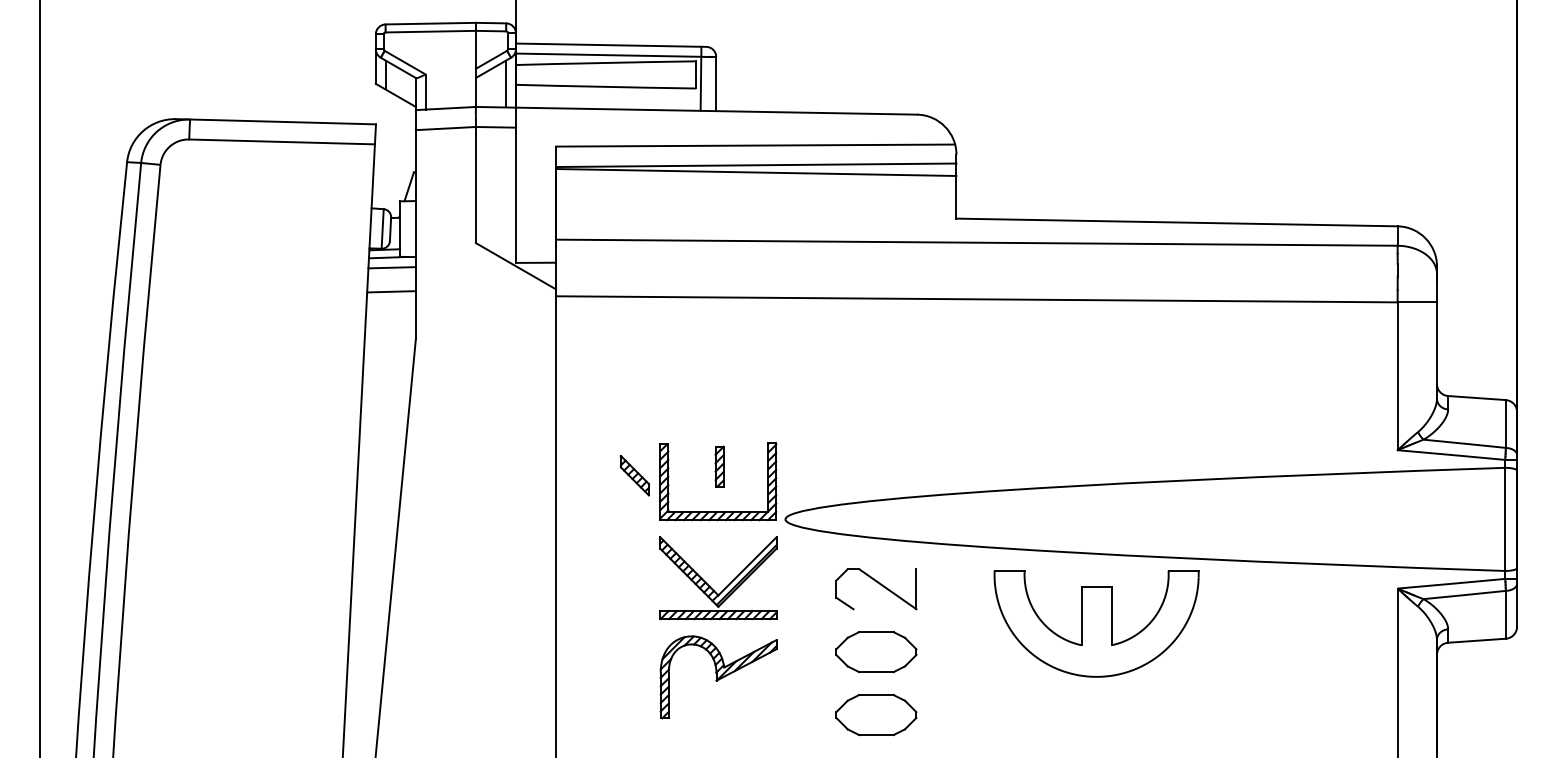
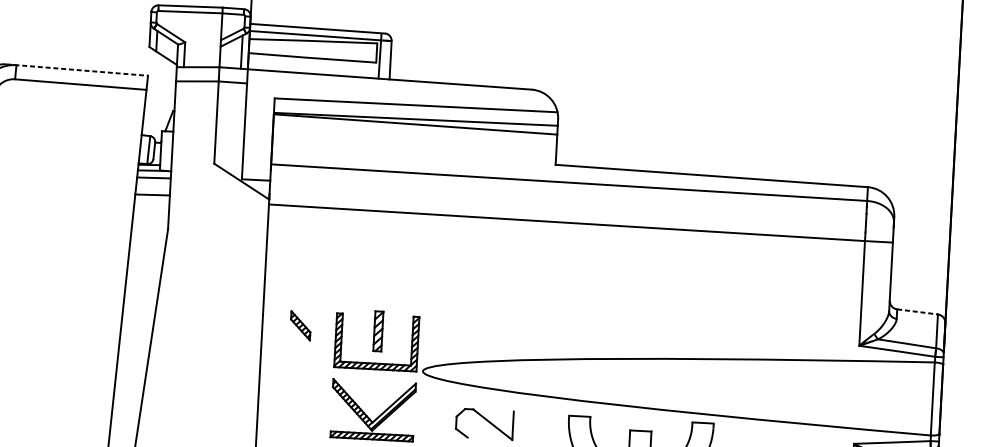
line: (276, 121) -> (77, 69), solid -> dashed
line: (1477, 398) -> (917, 312), solid -> dashed
part: (719, 466) -> (378, 331), size x1.4
part: (634, 475) -> (300, 325), moved

